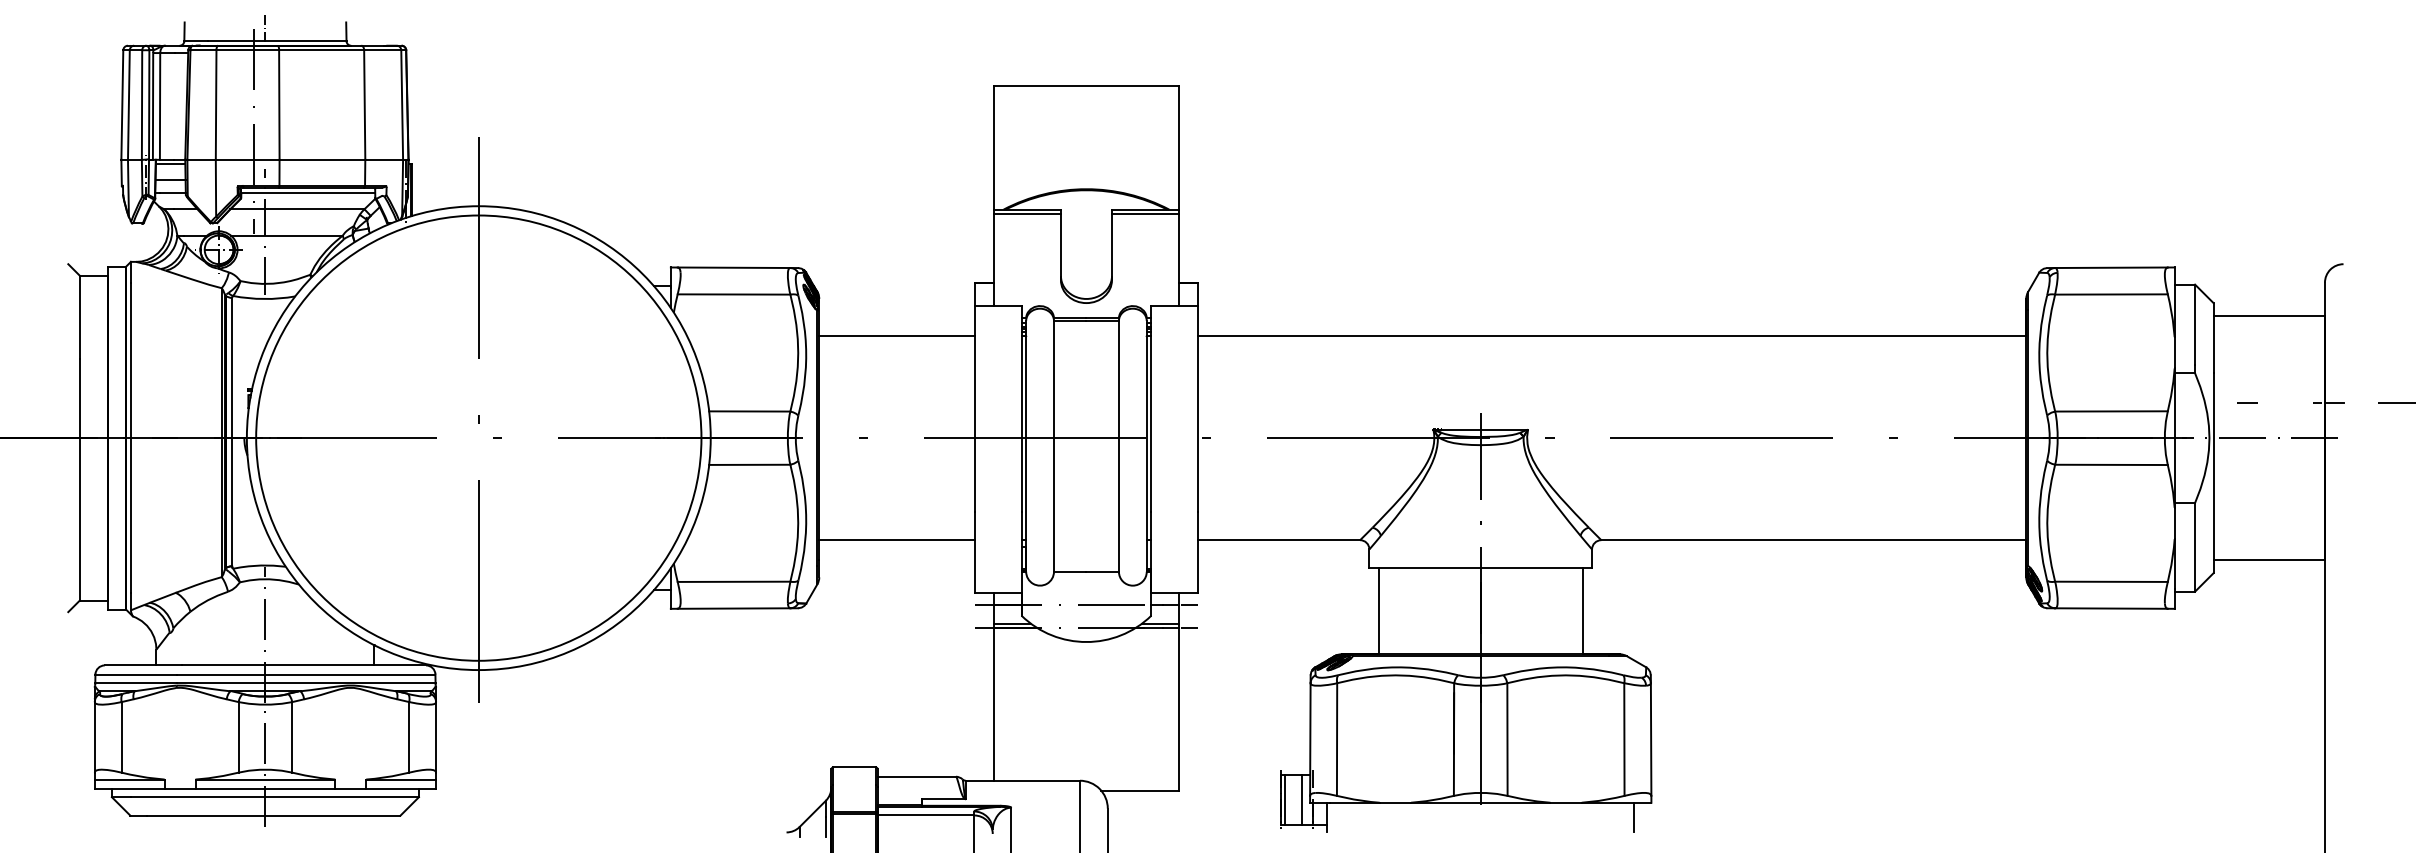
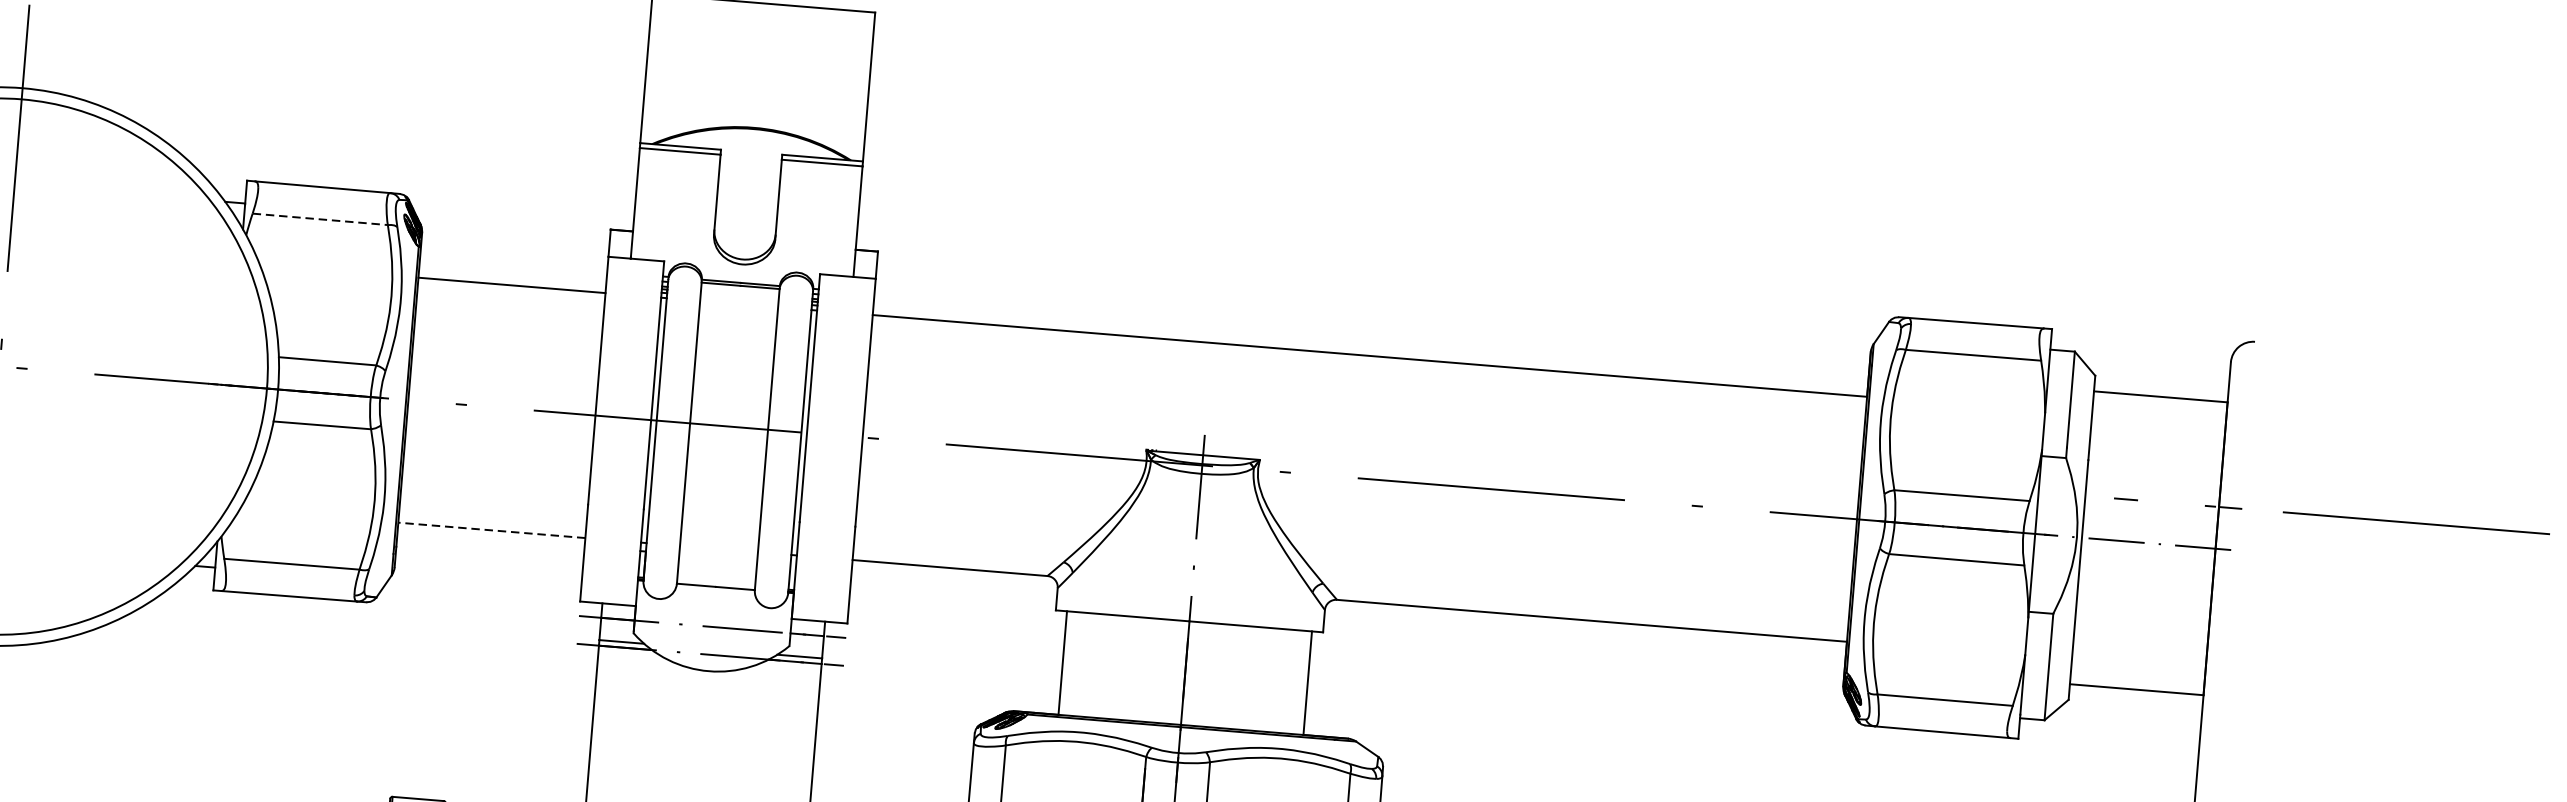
line: (734, 294) -> (320, 219), solid -> dashed
line: (897, 540) -> (492, 530), solid -> dashed

